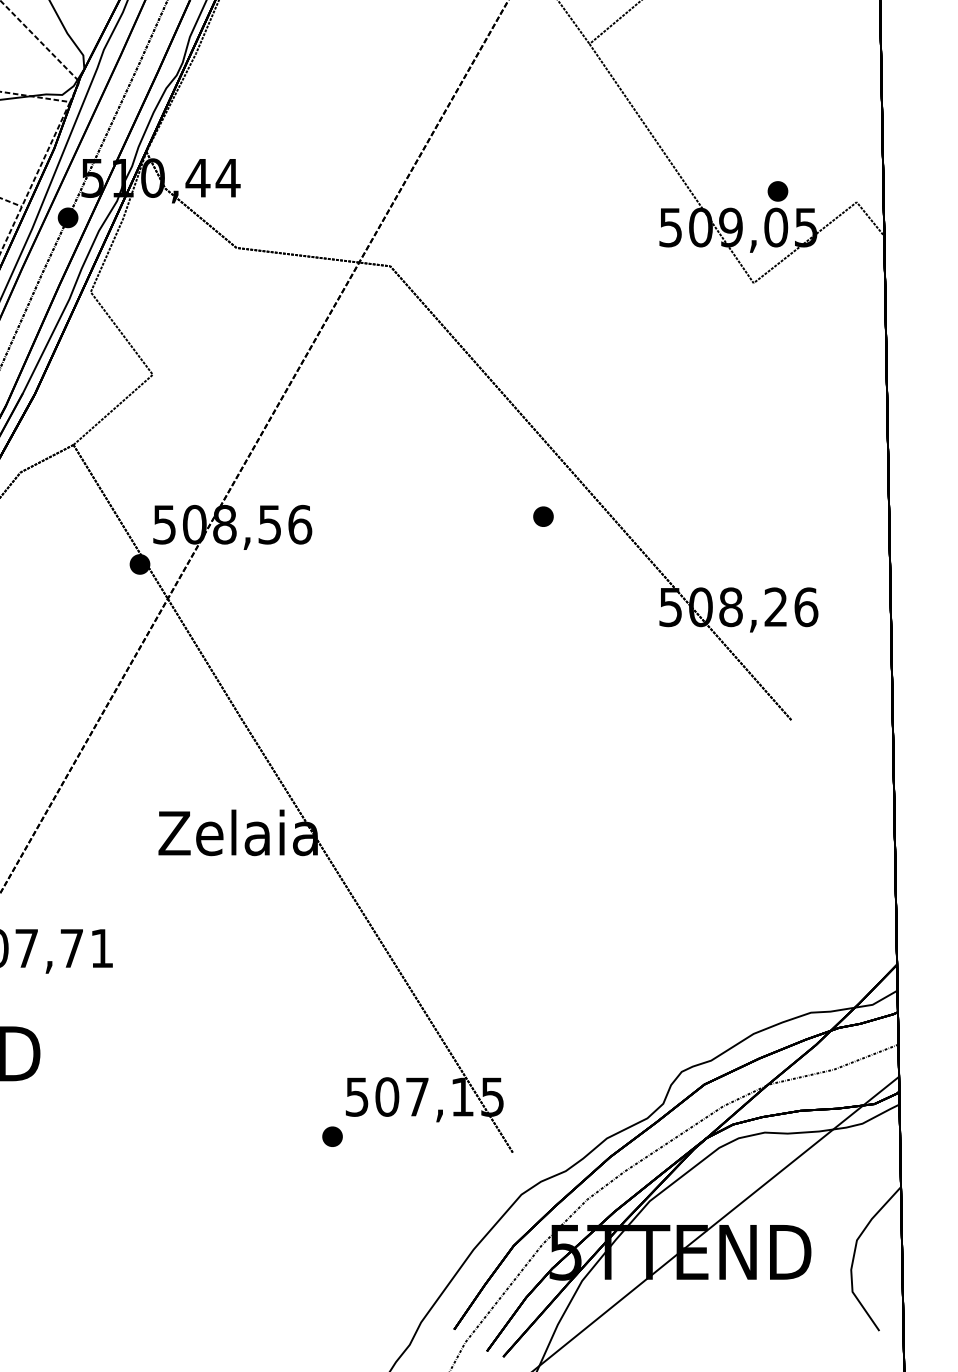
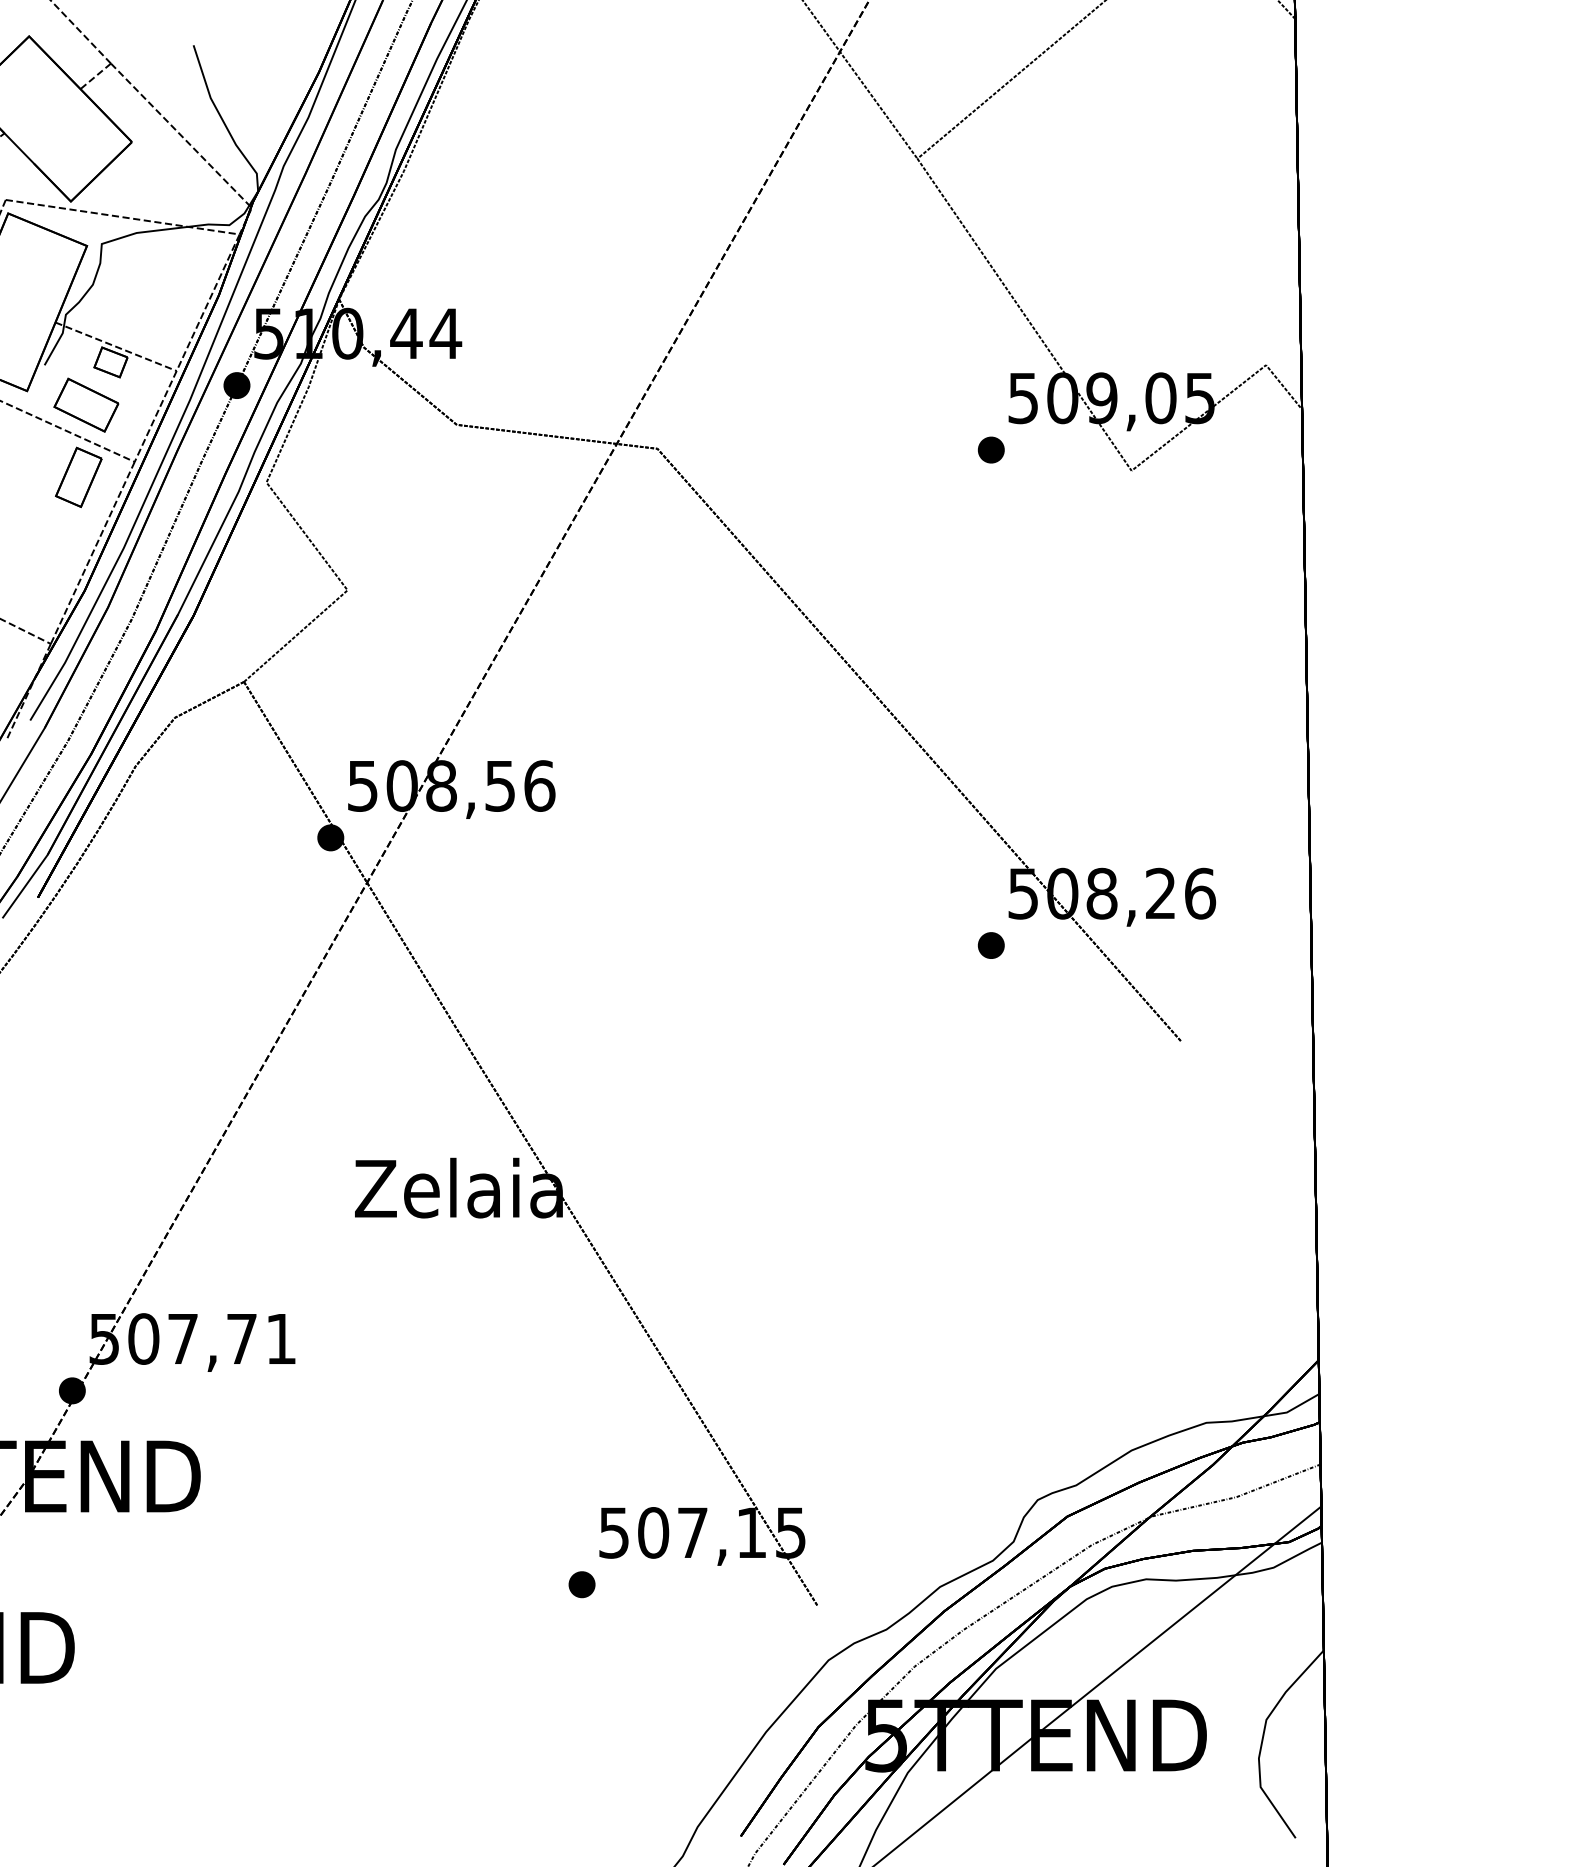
part: (777, 190) -> (990, 449), moved
part: (542, 516) -> (990, 945), moved

